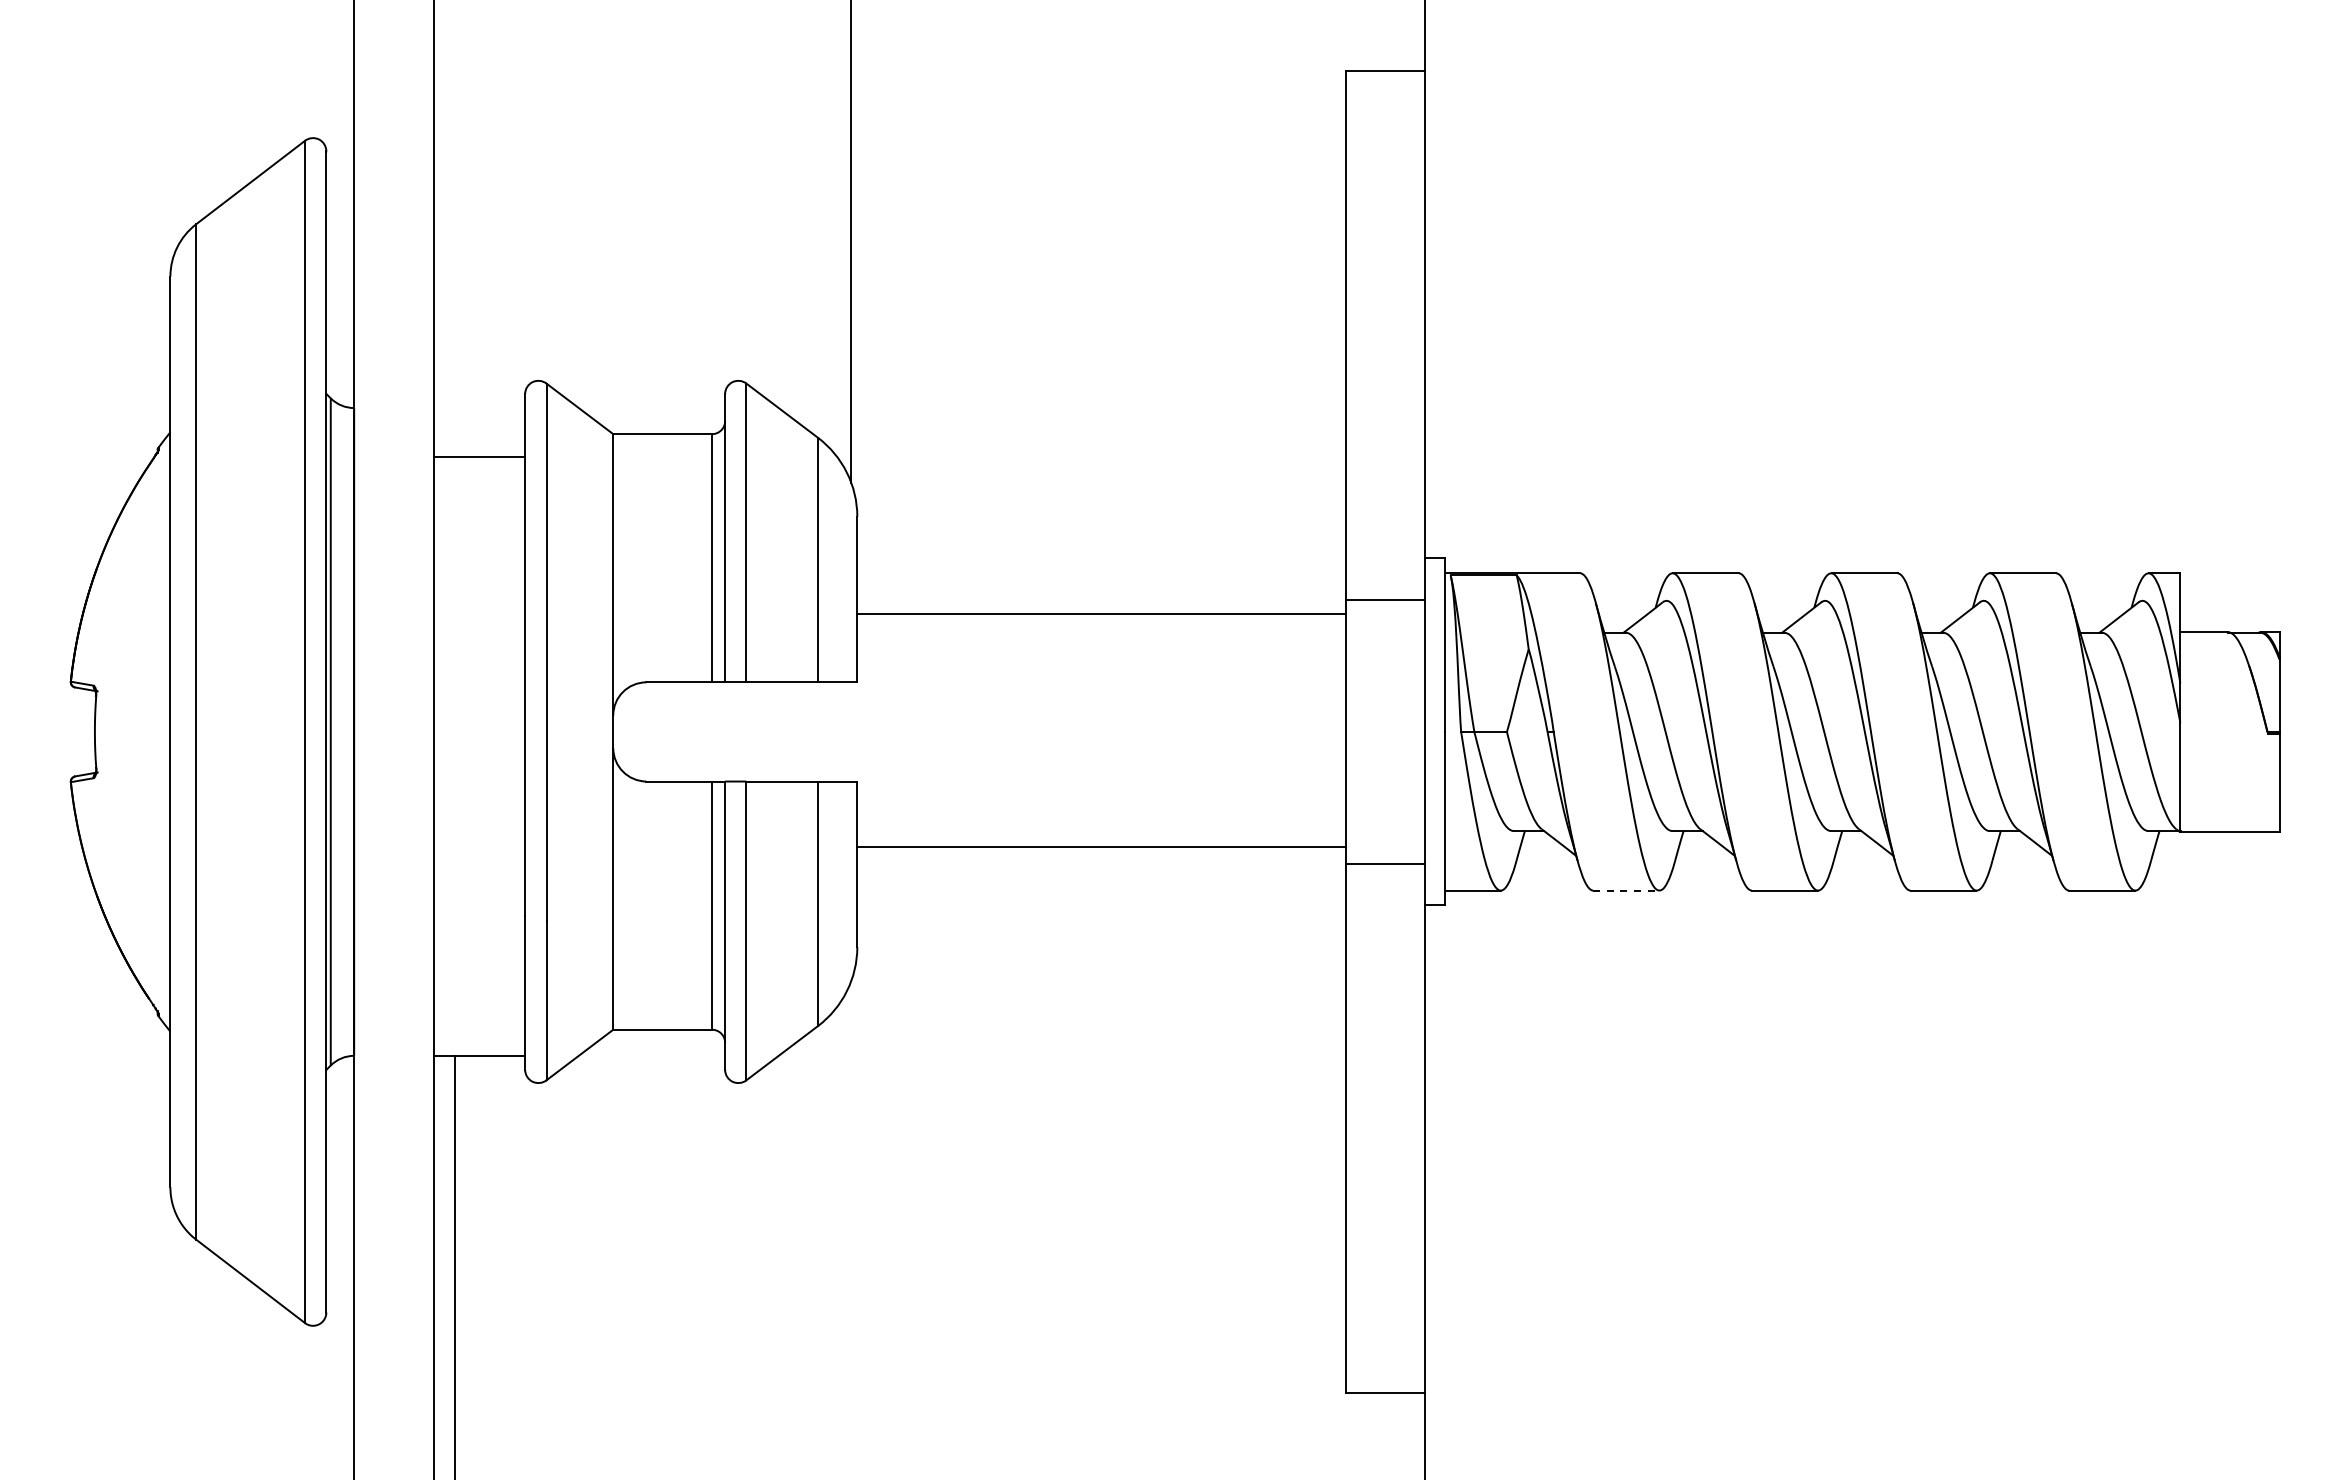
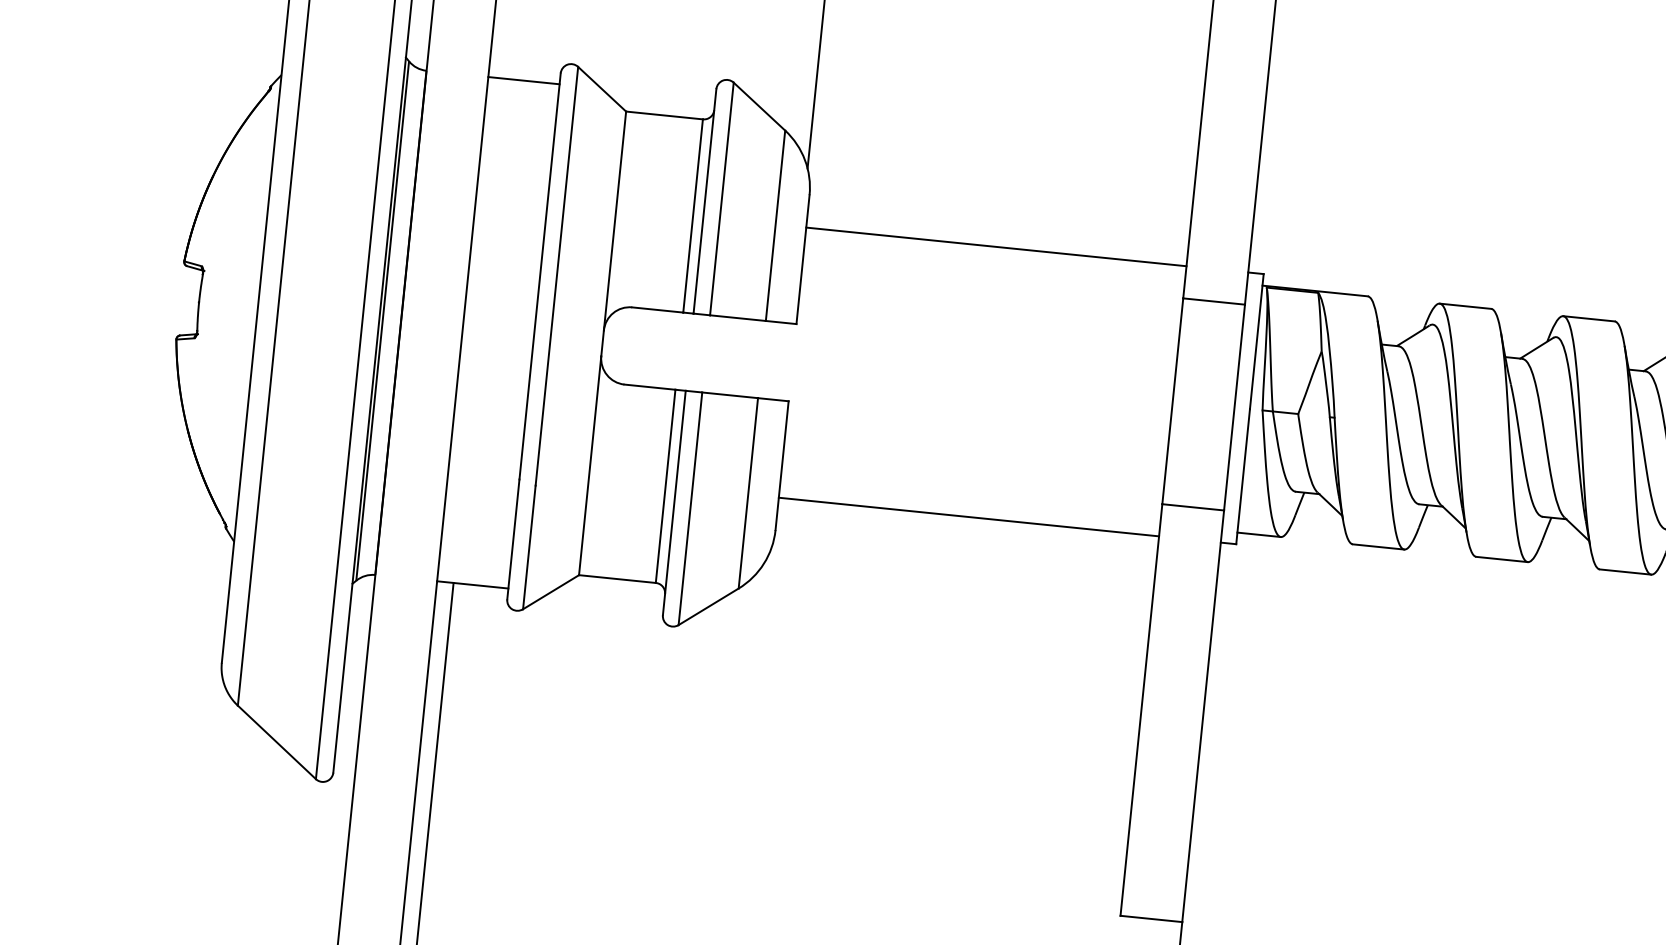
line: (479, 457) -> (524, 81), moved
line: (1101, 614) -> (996, 246), moved
line: (1101, 847) -> (968, 517), moved
line: (1626, 890) -> (1378, 546), dashed -> solid

